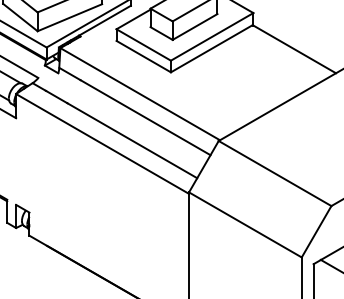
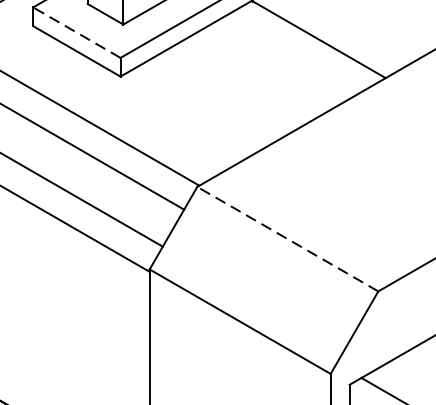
line: (143, 44) -> (76, 31), solid -> dashed
line: (274, 173) -> (286, 239), solid -> dashed

